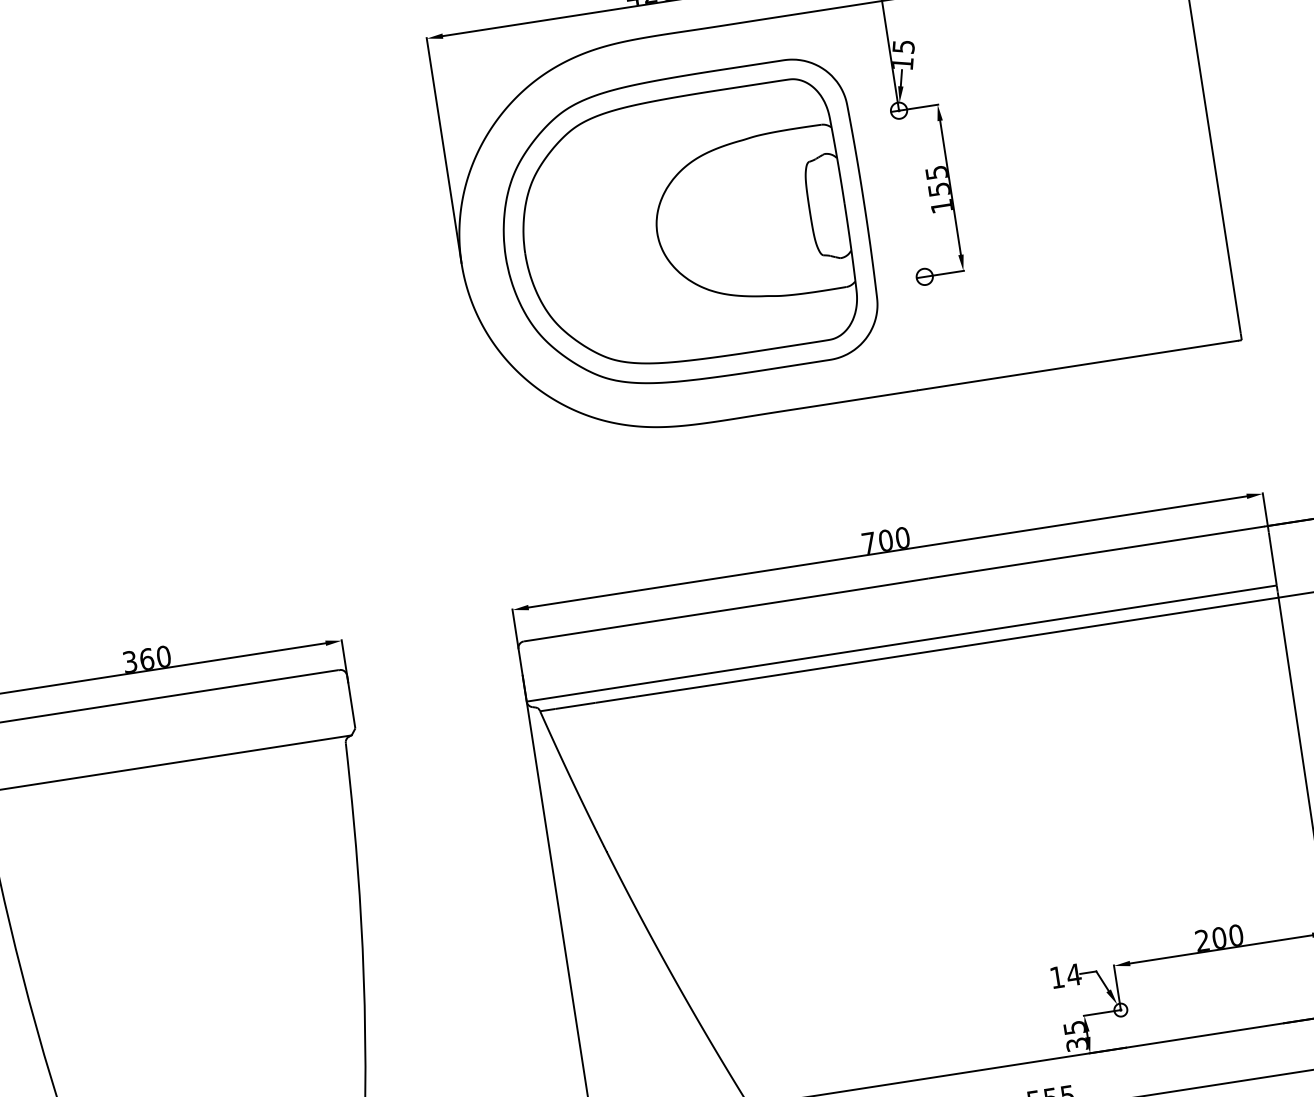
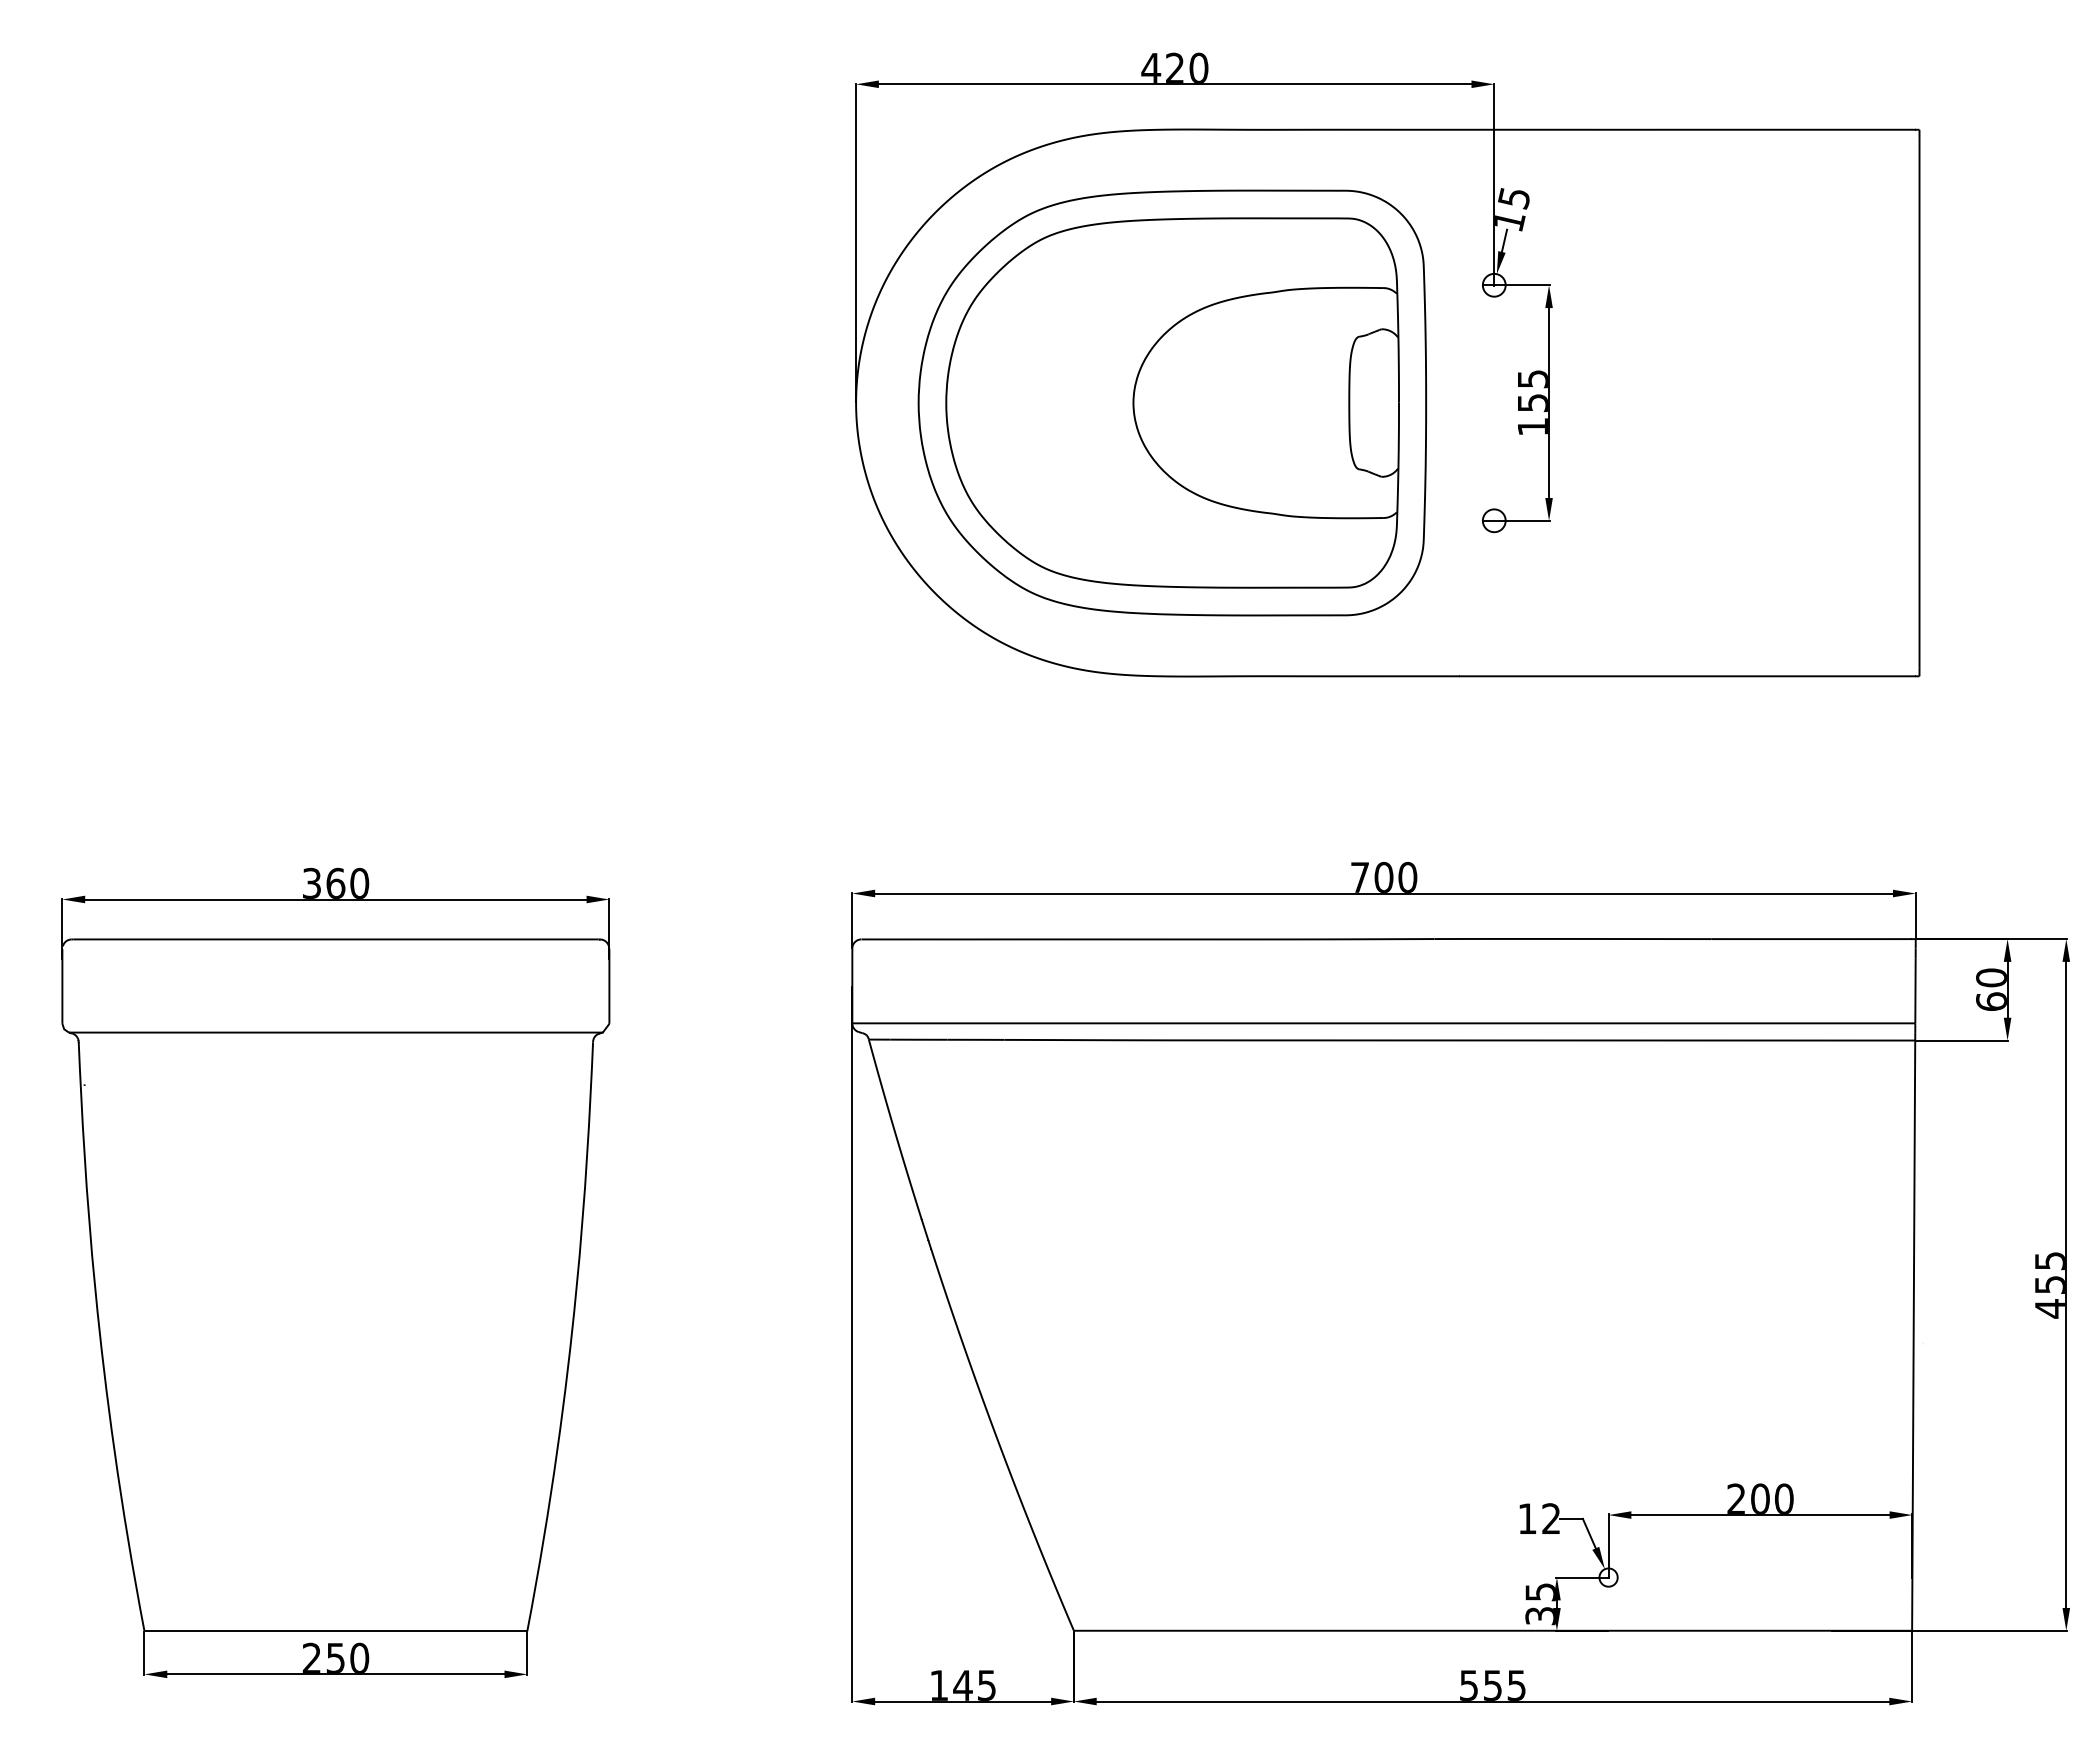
text: (1074, 974) -> (1551, 1518), 14 -> 12

